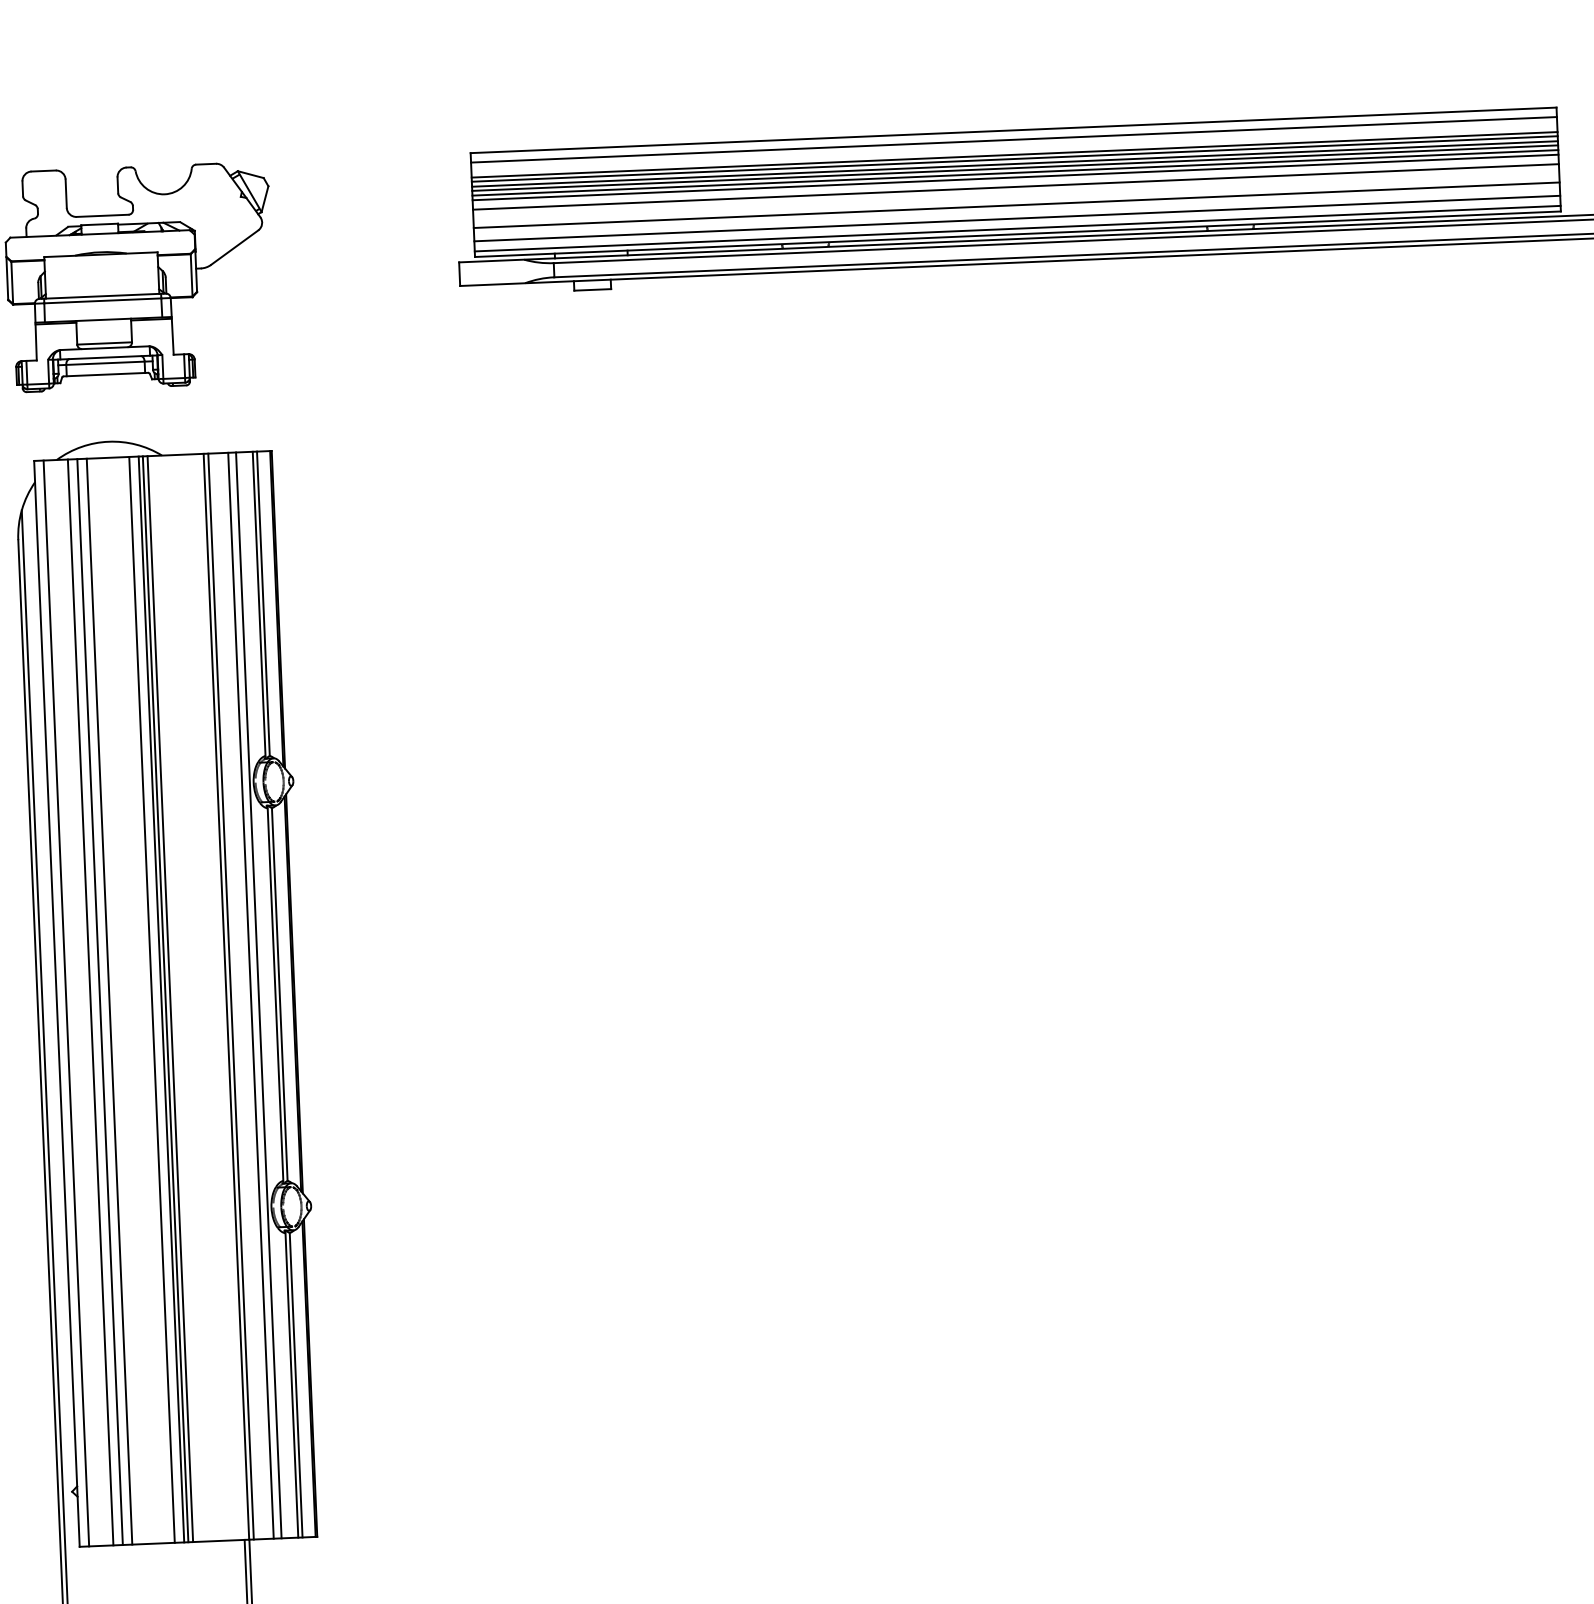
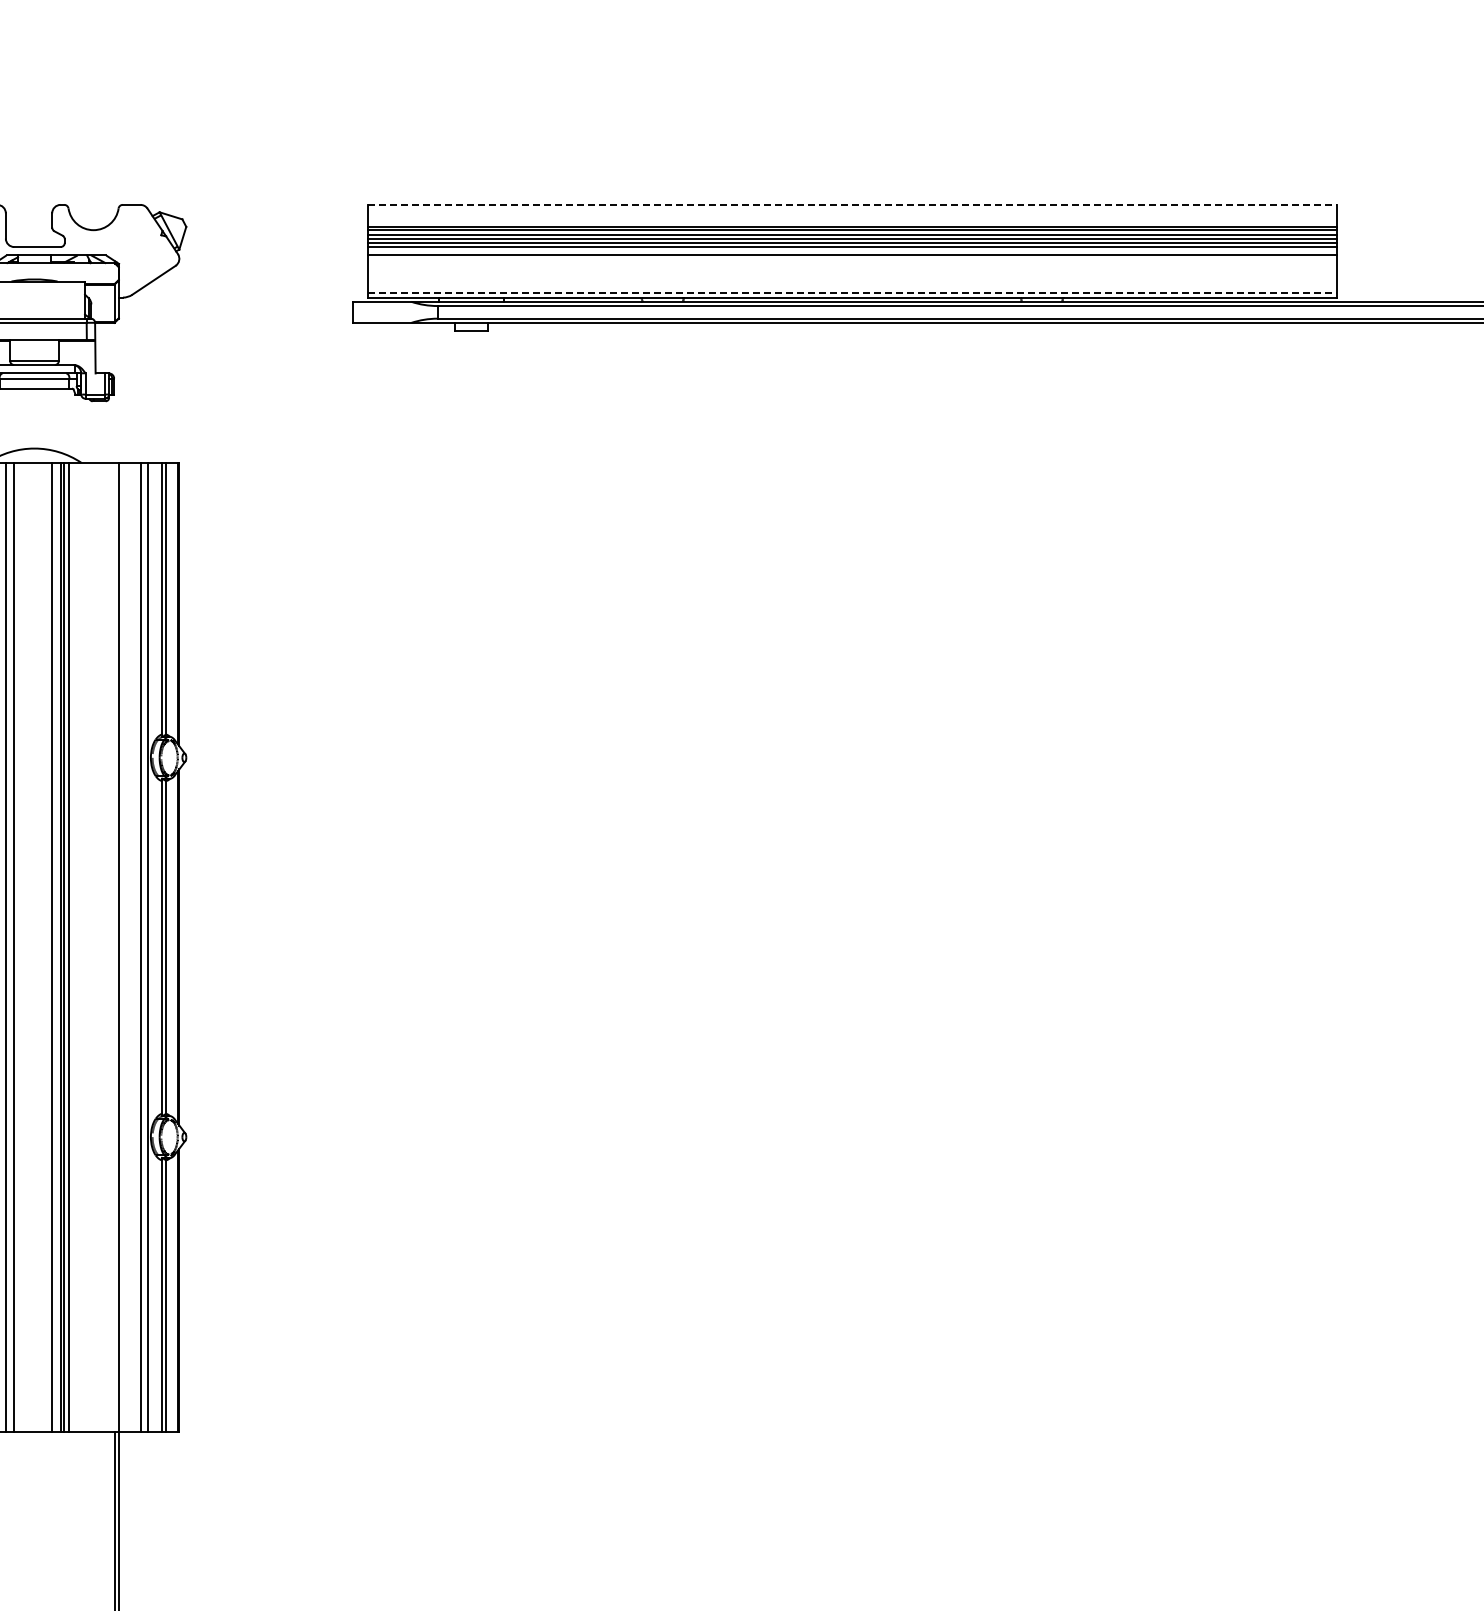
line: (1013, 129) -> (852, 204), solid -> dashed
line: (1014, 139) -> (852, 213), removed
line: (1016, 204) -> (852, 271), removed
line: (1017, 218) -> (852, 283), removed
line: (1017, 228) -> (852, 292), solid -> dashed
line: (230, 996) -> (122, 947), removed

